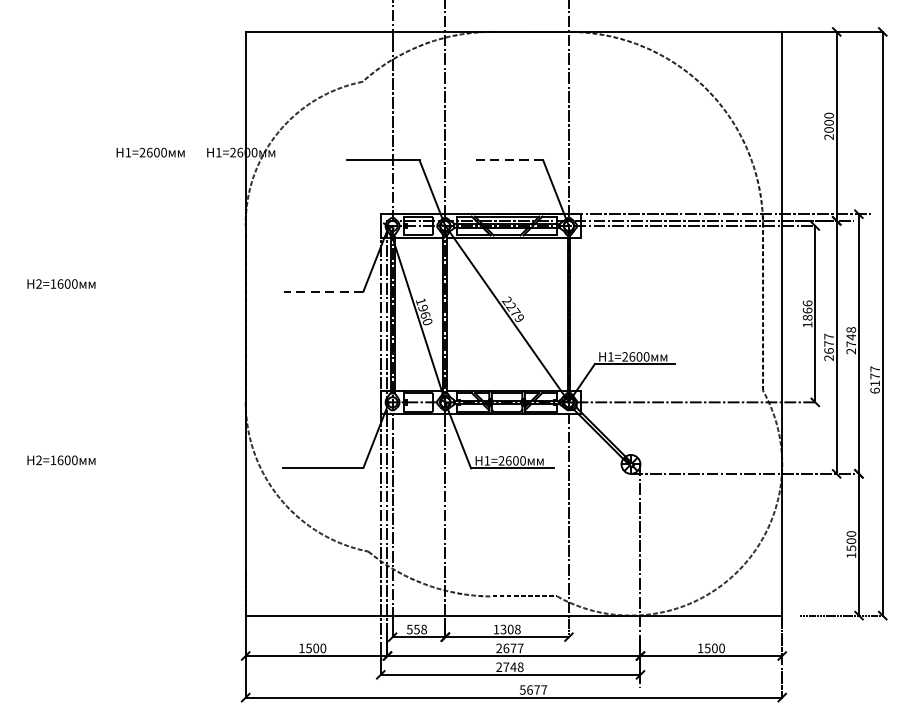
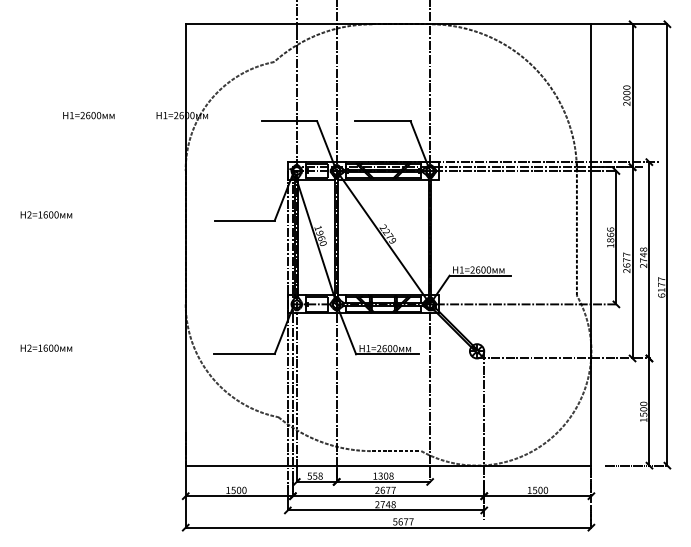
text: (150, 152) -> (88, 115), moved
line: (505, 160) -> (382, 121), dashed -> solid
line: (323, 291) -> (244, 220), dashed -> solid

